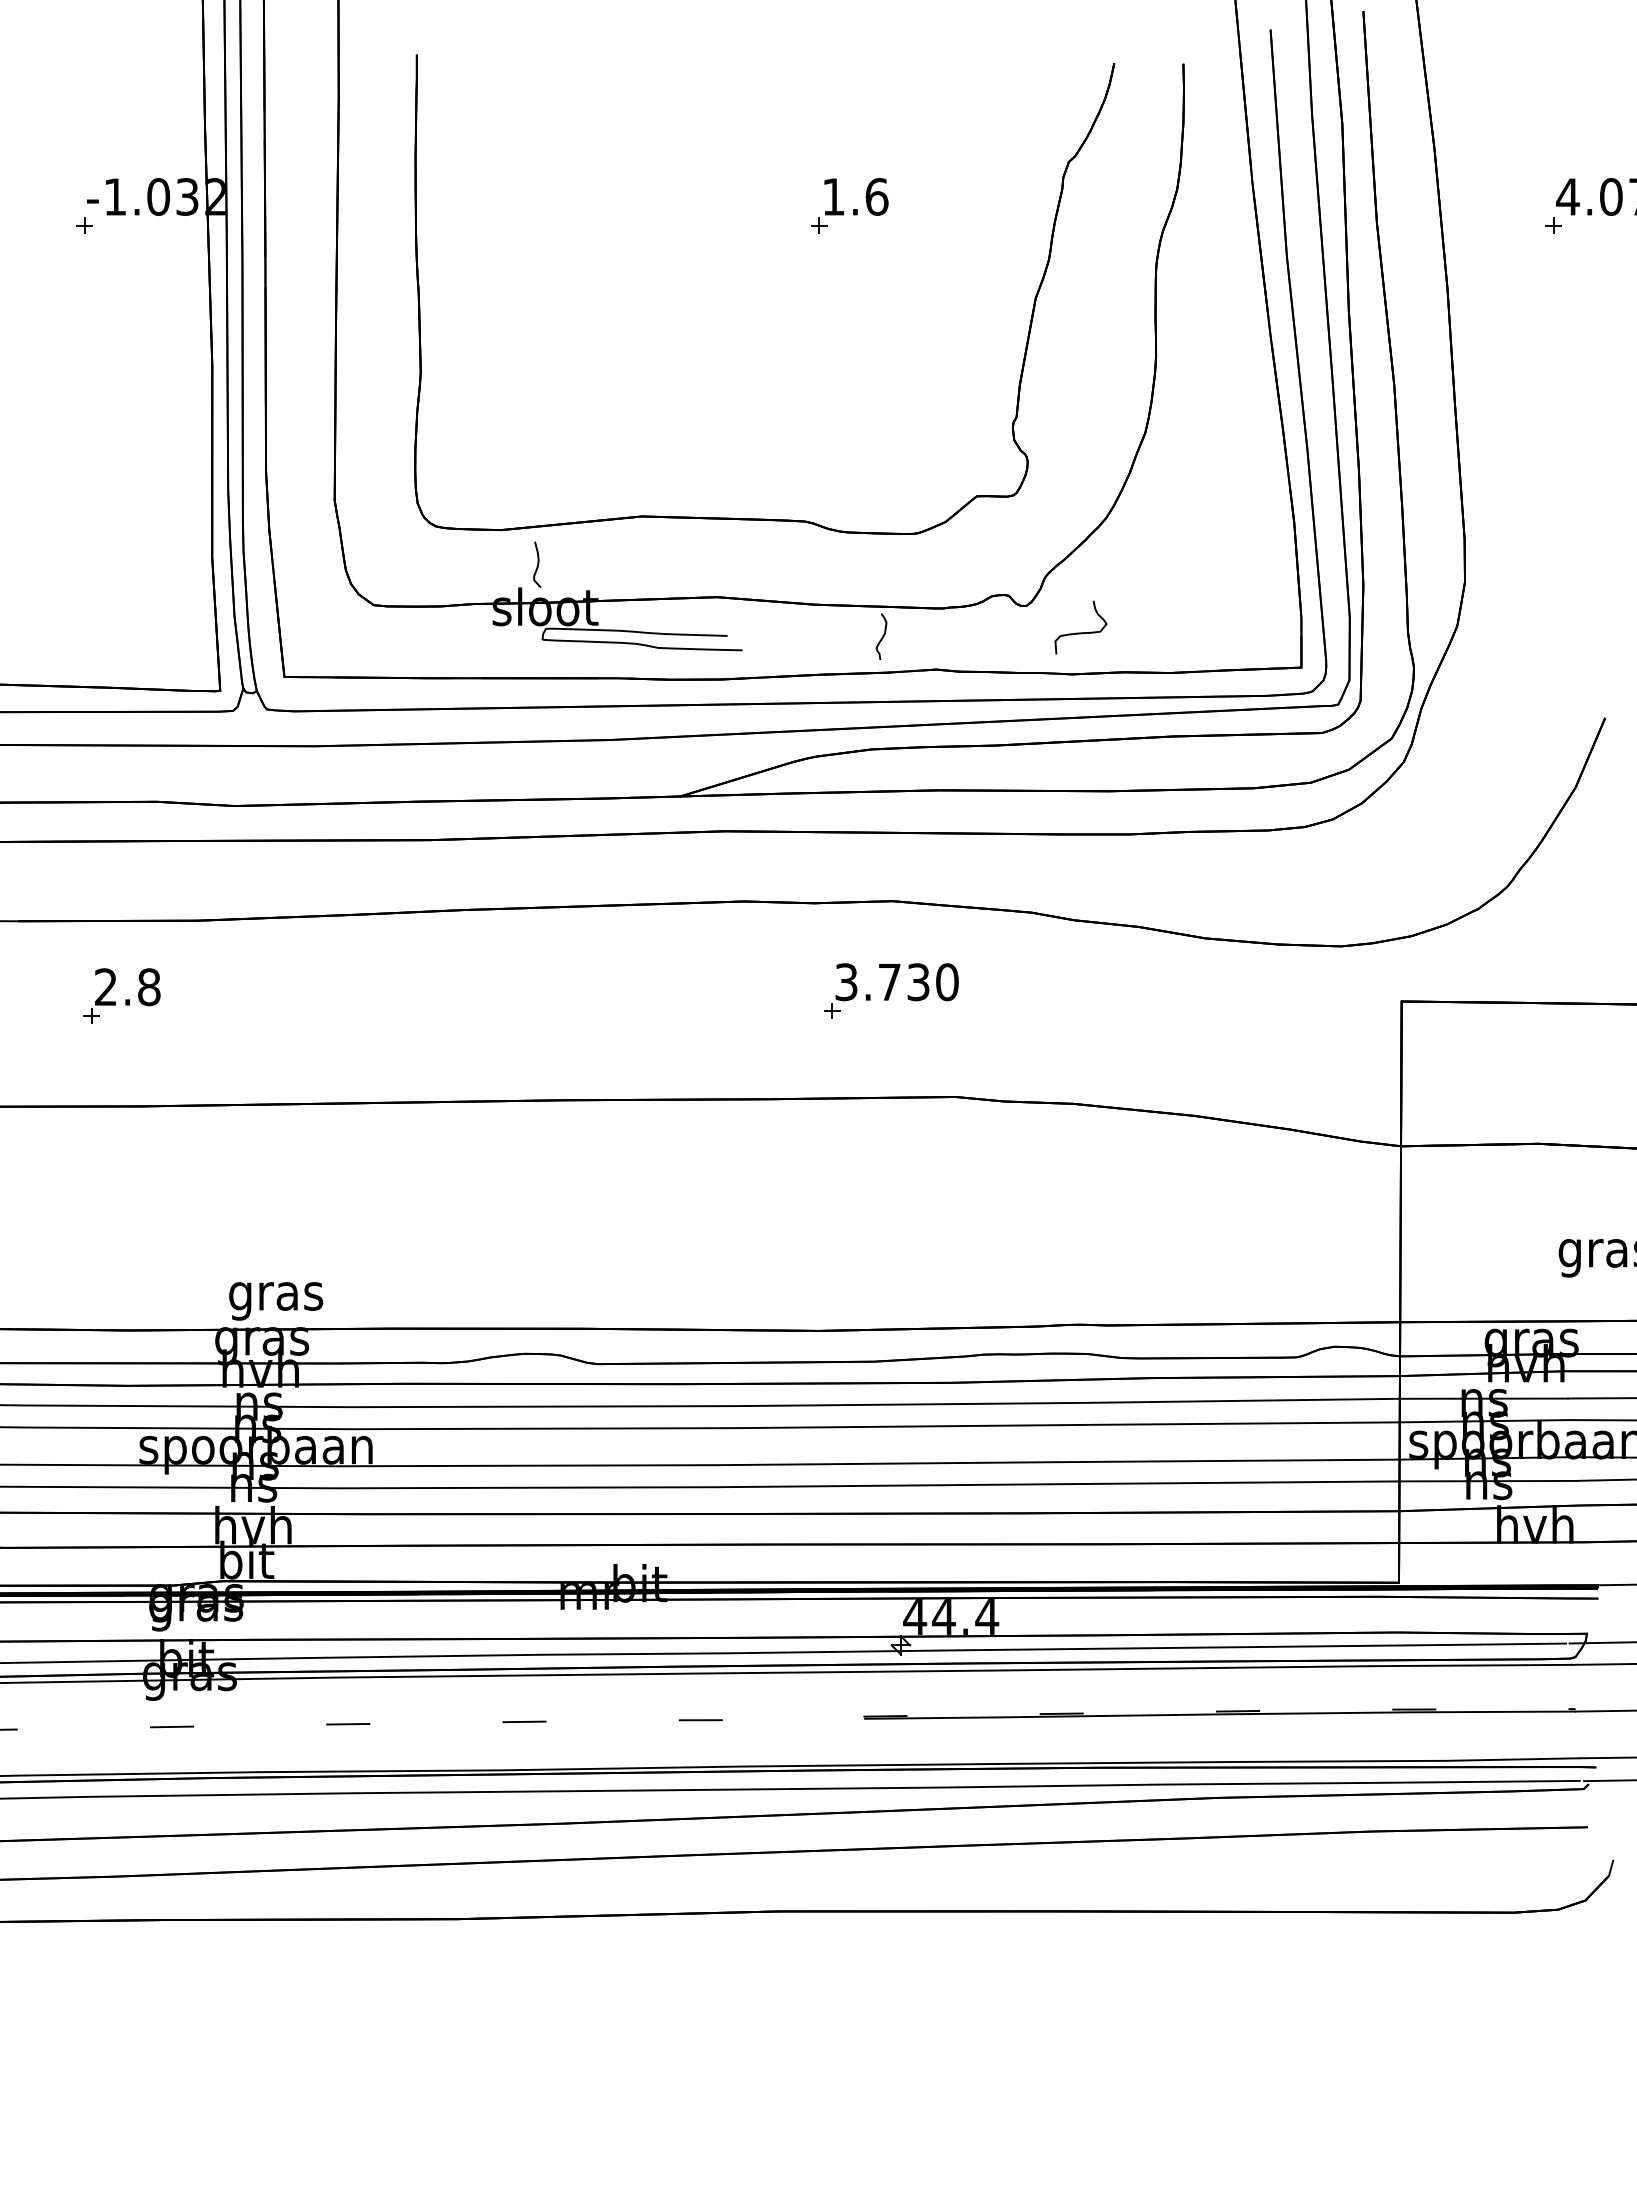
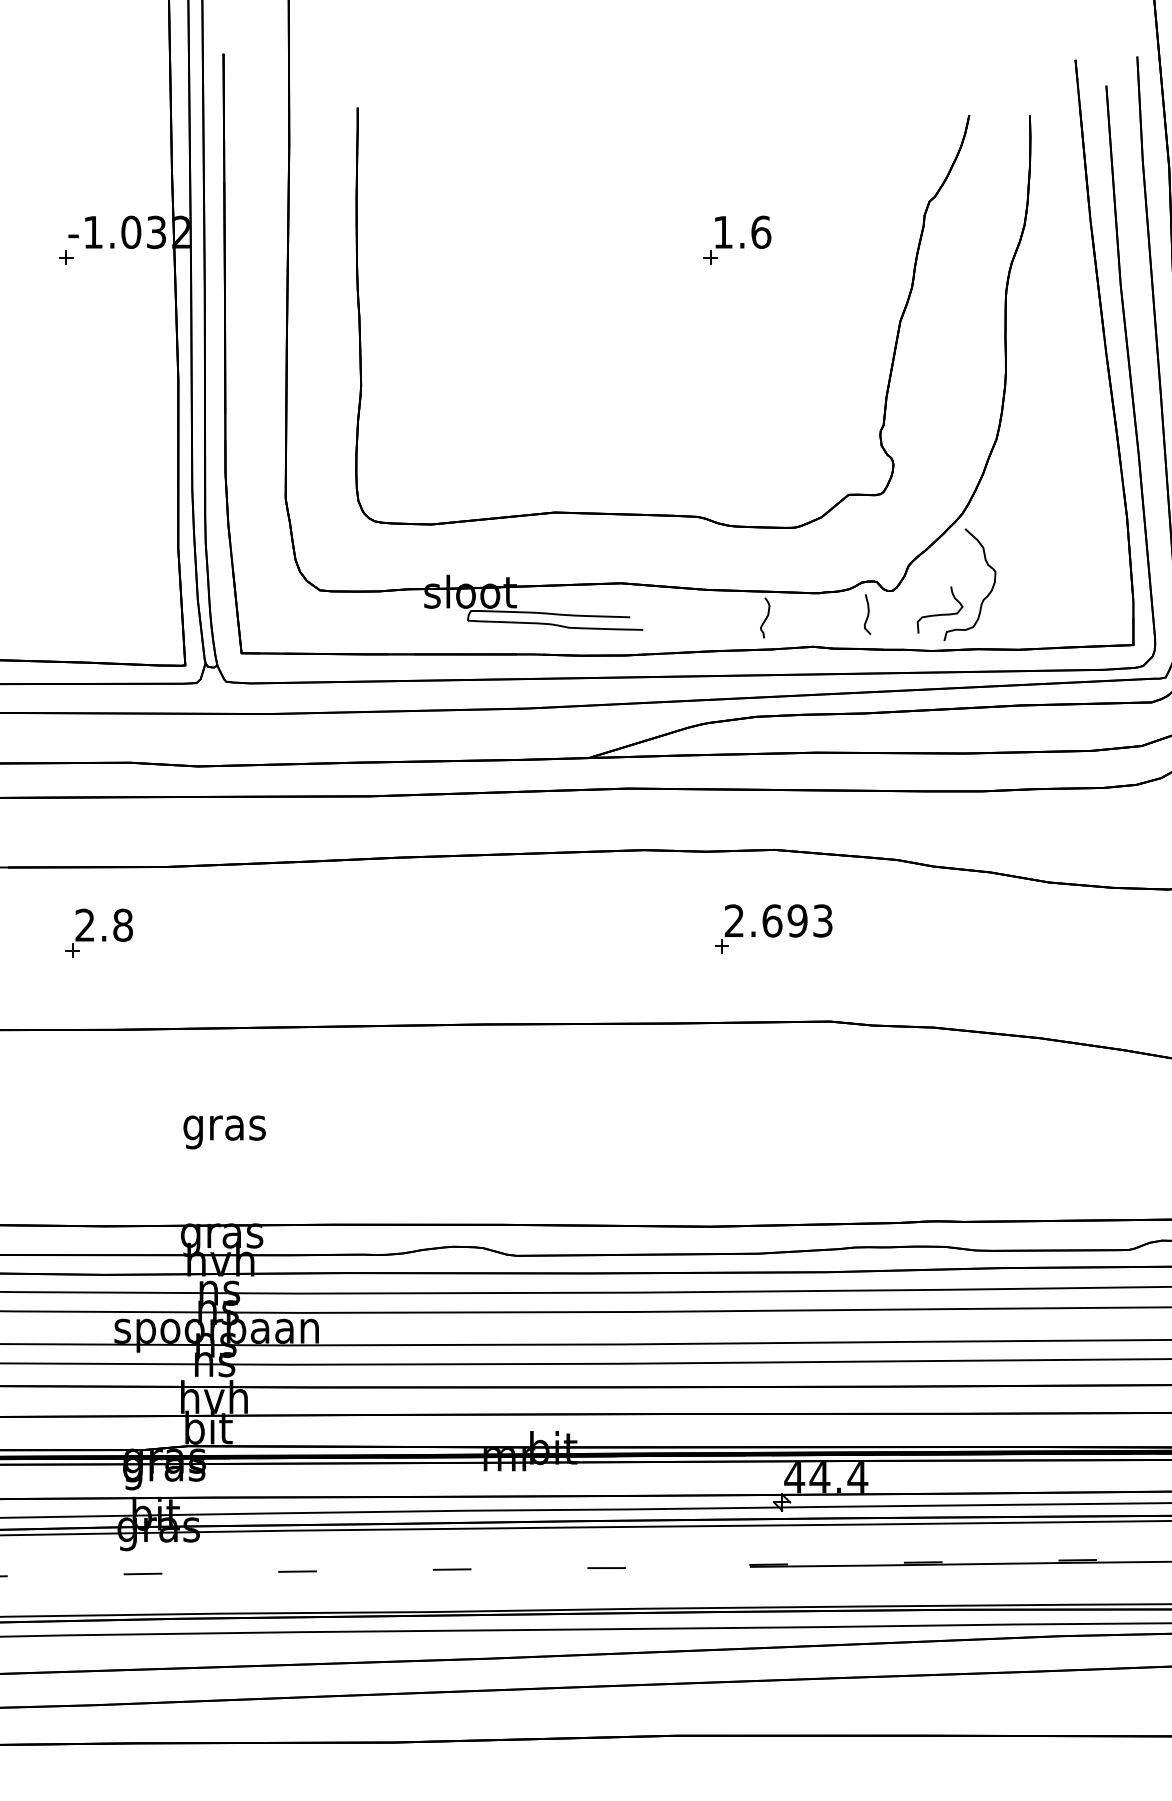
curve: (537, 564) -> (867, 614), moved
curve: (1130, 614) -> (983, 598), added
text: (896, 982) -> (778, 921), 3.730 -> 2.693
text: (276, 1301) -> (225, 1132), moved

